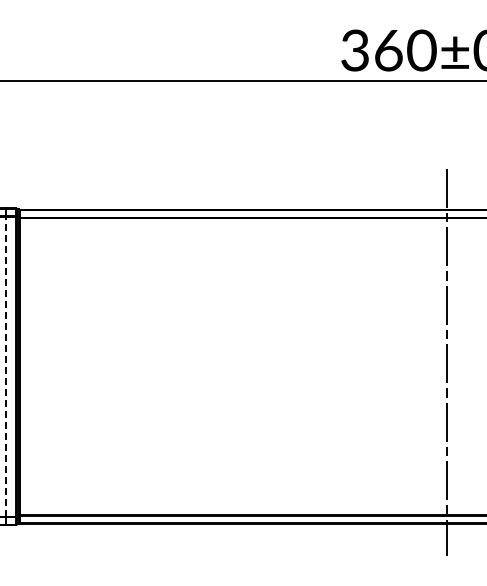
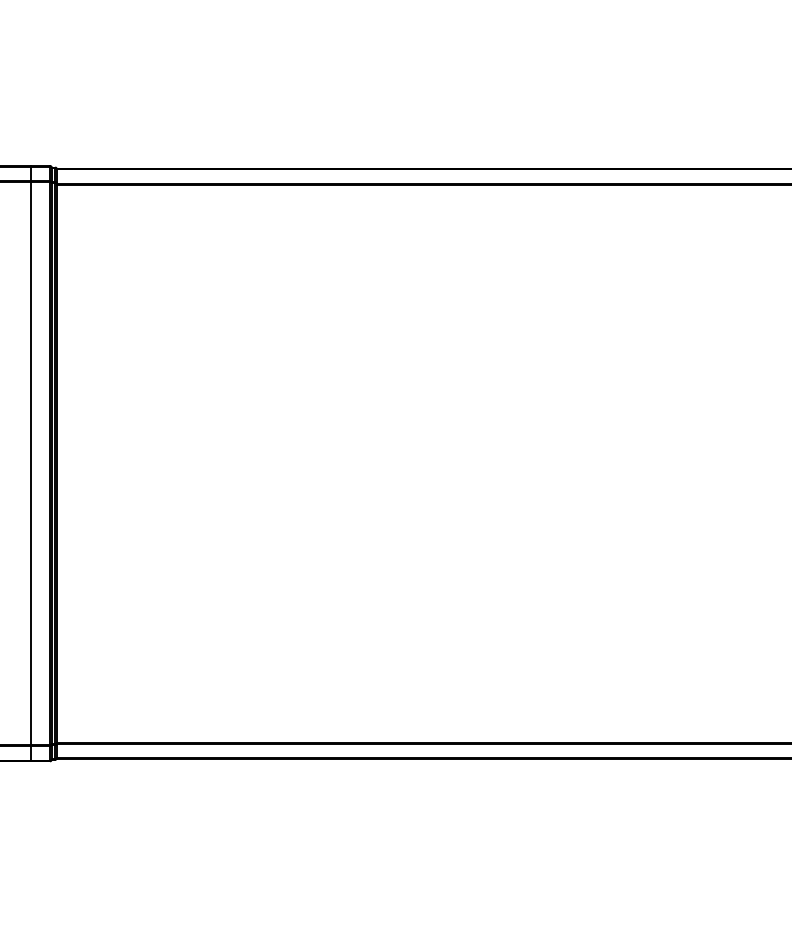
line: (5, 366) -> (30, 463), dashed -> solid

